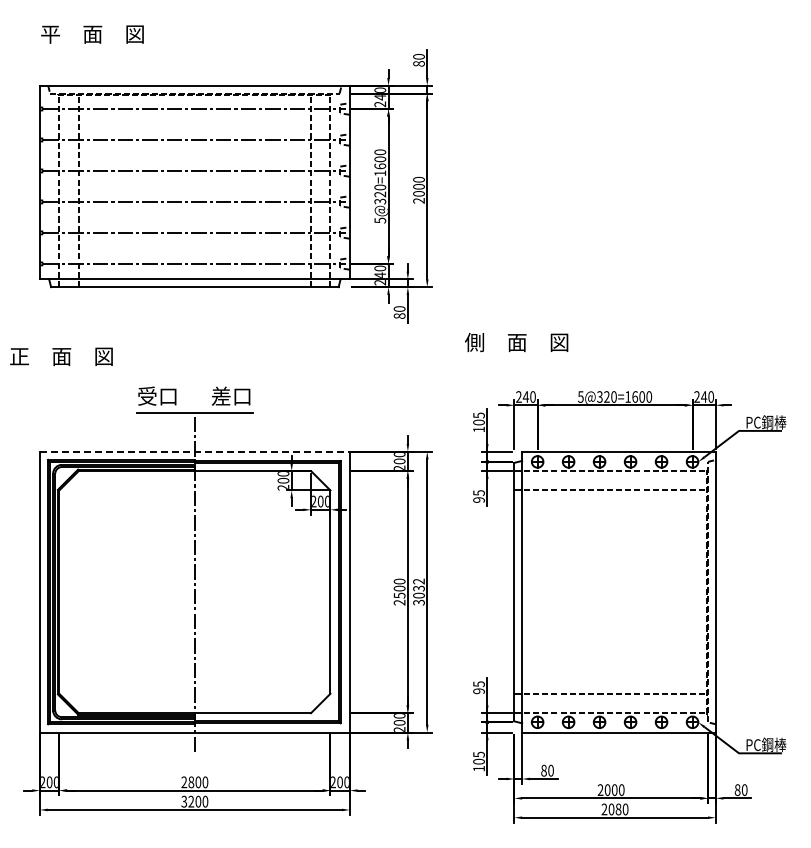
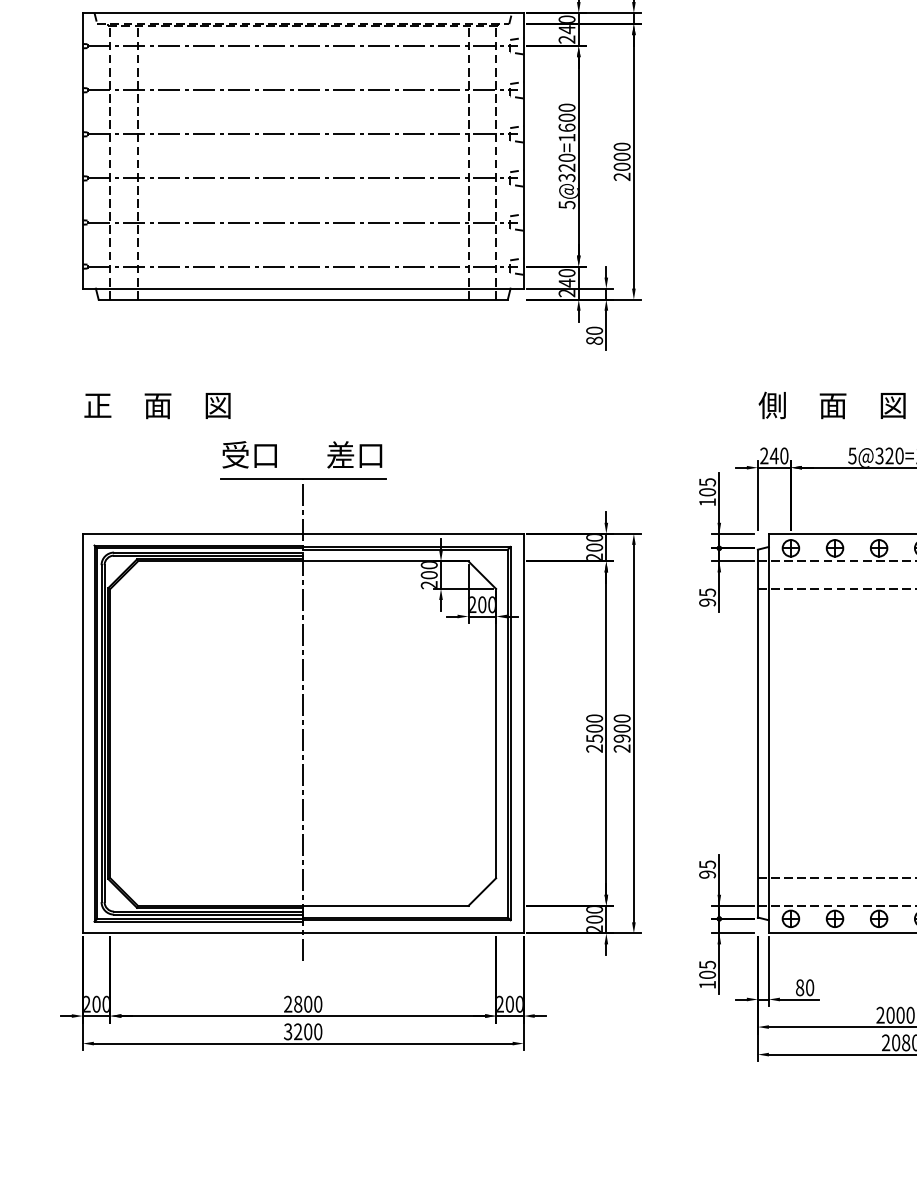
text: (516, 342) -> (832, 405), moved
text: (61, 356) -> (157, 405), moved
line: (194, 451) -> (302, 533), dashed -> solid
text: (418, 591) -> (621, 732), 3032 -> 2900

